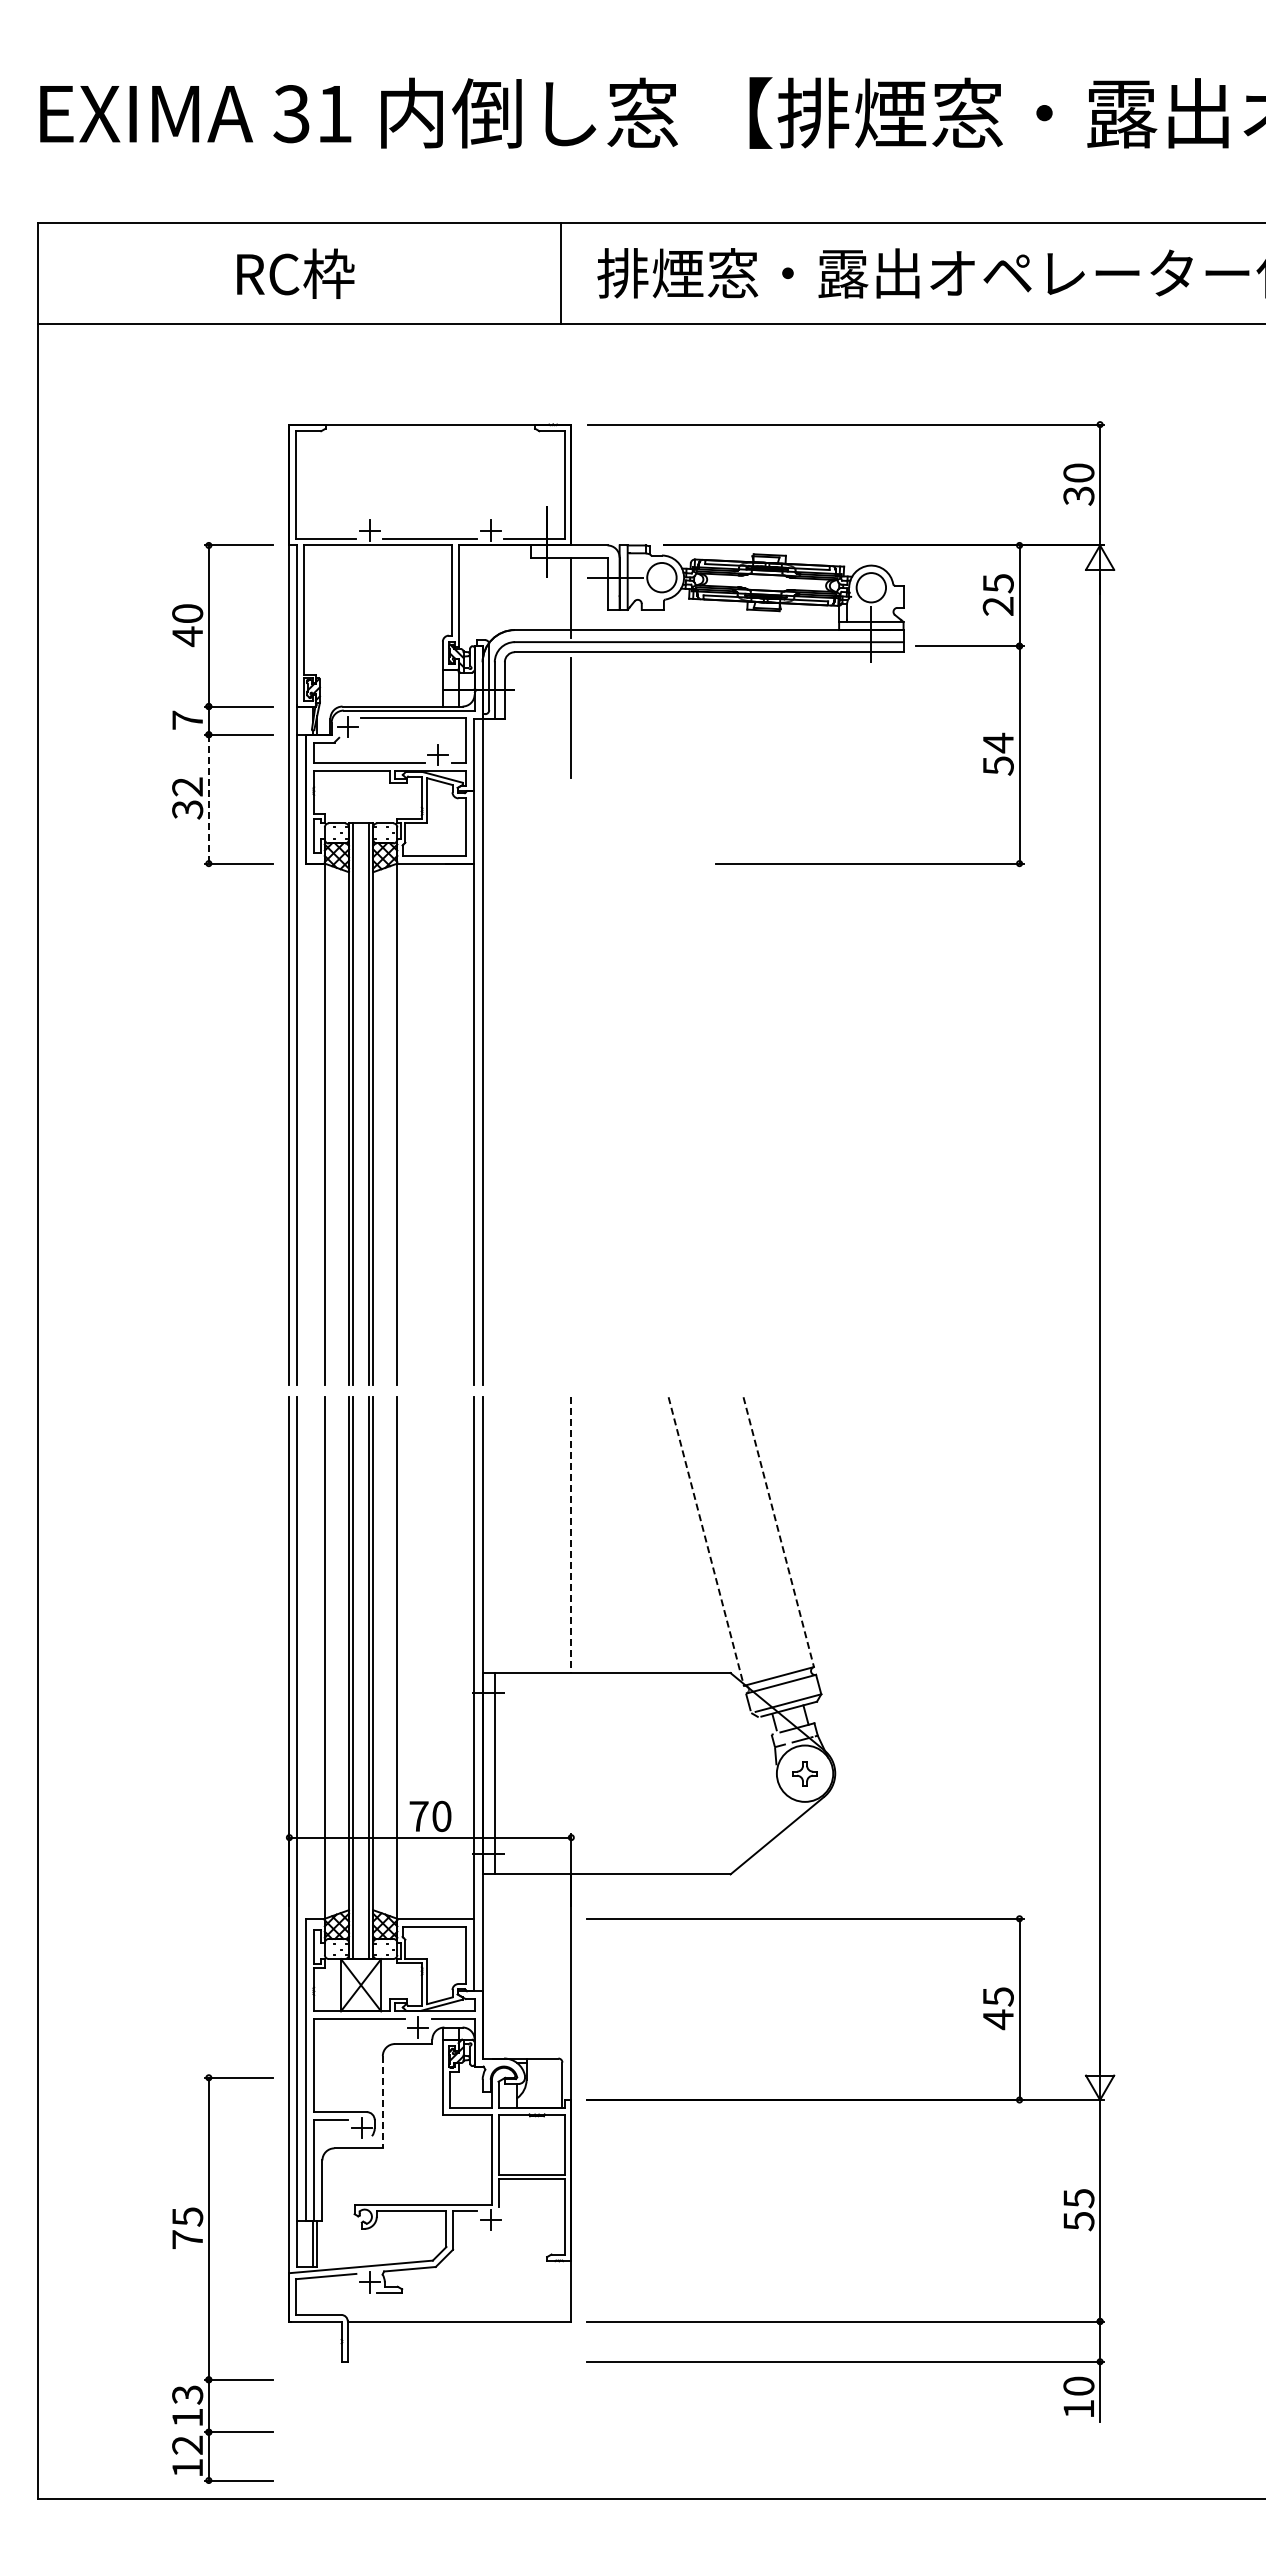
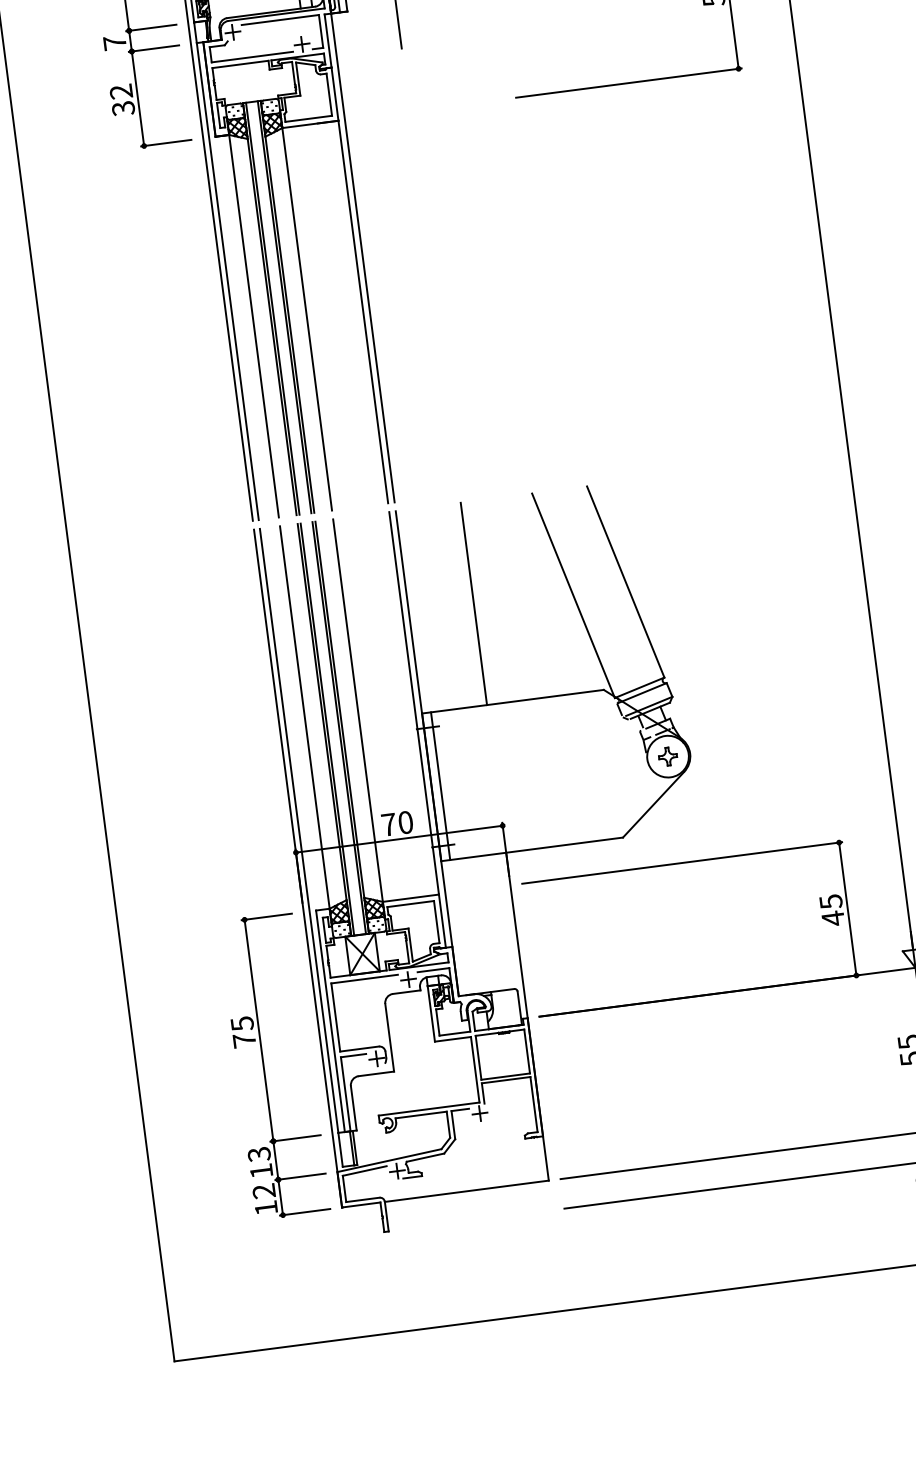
line: (208, 799) -> (137, 99), dashed -> solid
line: (778, 1532) -> (625, 582), dashed -> solid
line: (571, 1535) -> (474, 604), dashed -> solid
line: (706, 1542) -> (573, 596), dashed -> solid
line: (382, 2102) -> (389, 1038), dashed -> solid
part: (209, 2278) -> (264, 1066), moved

